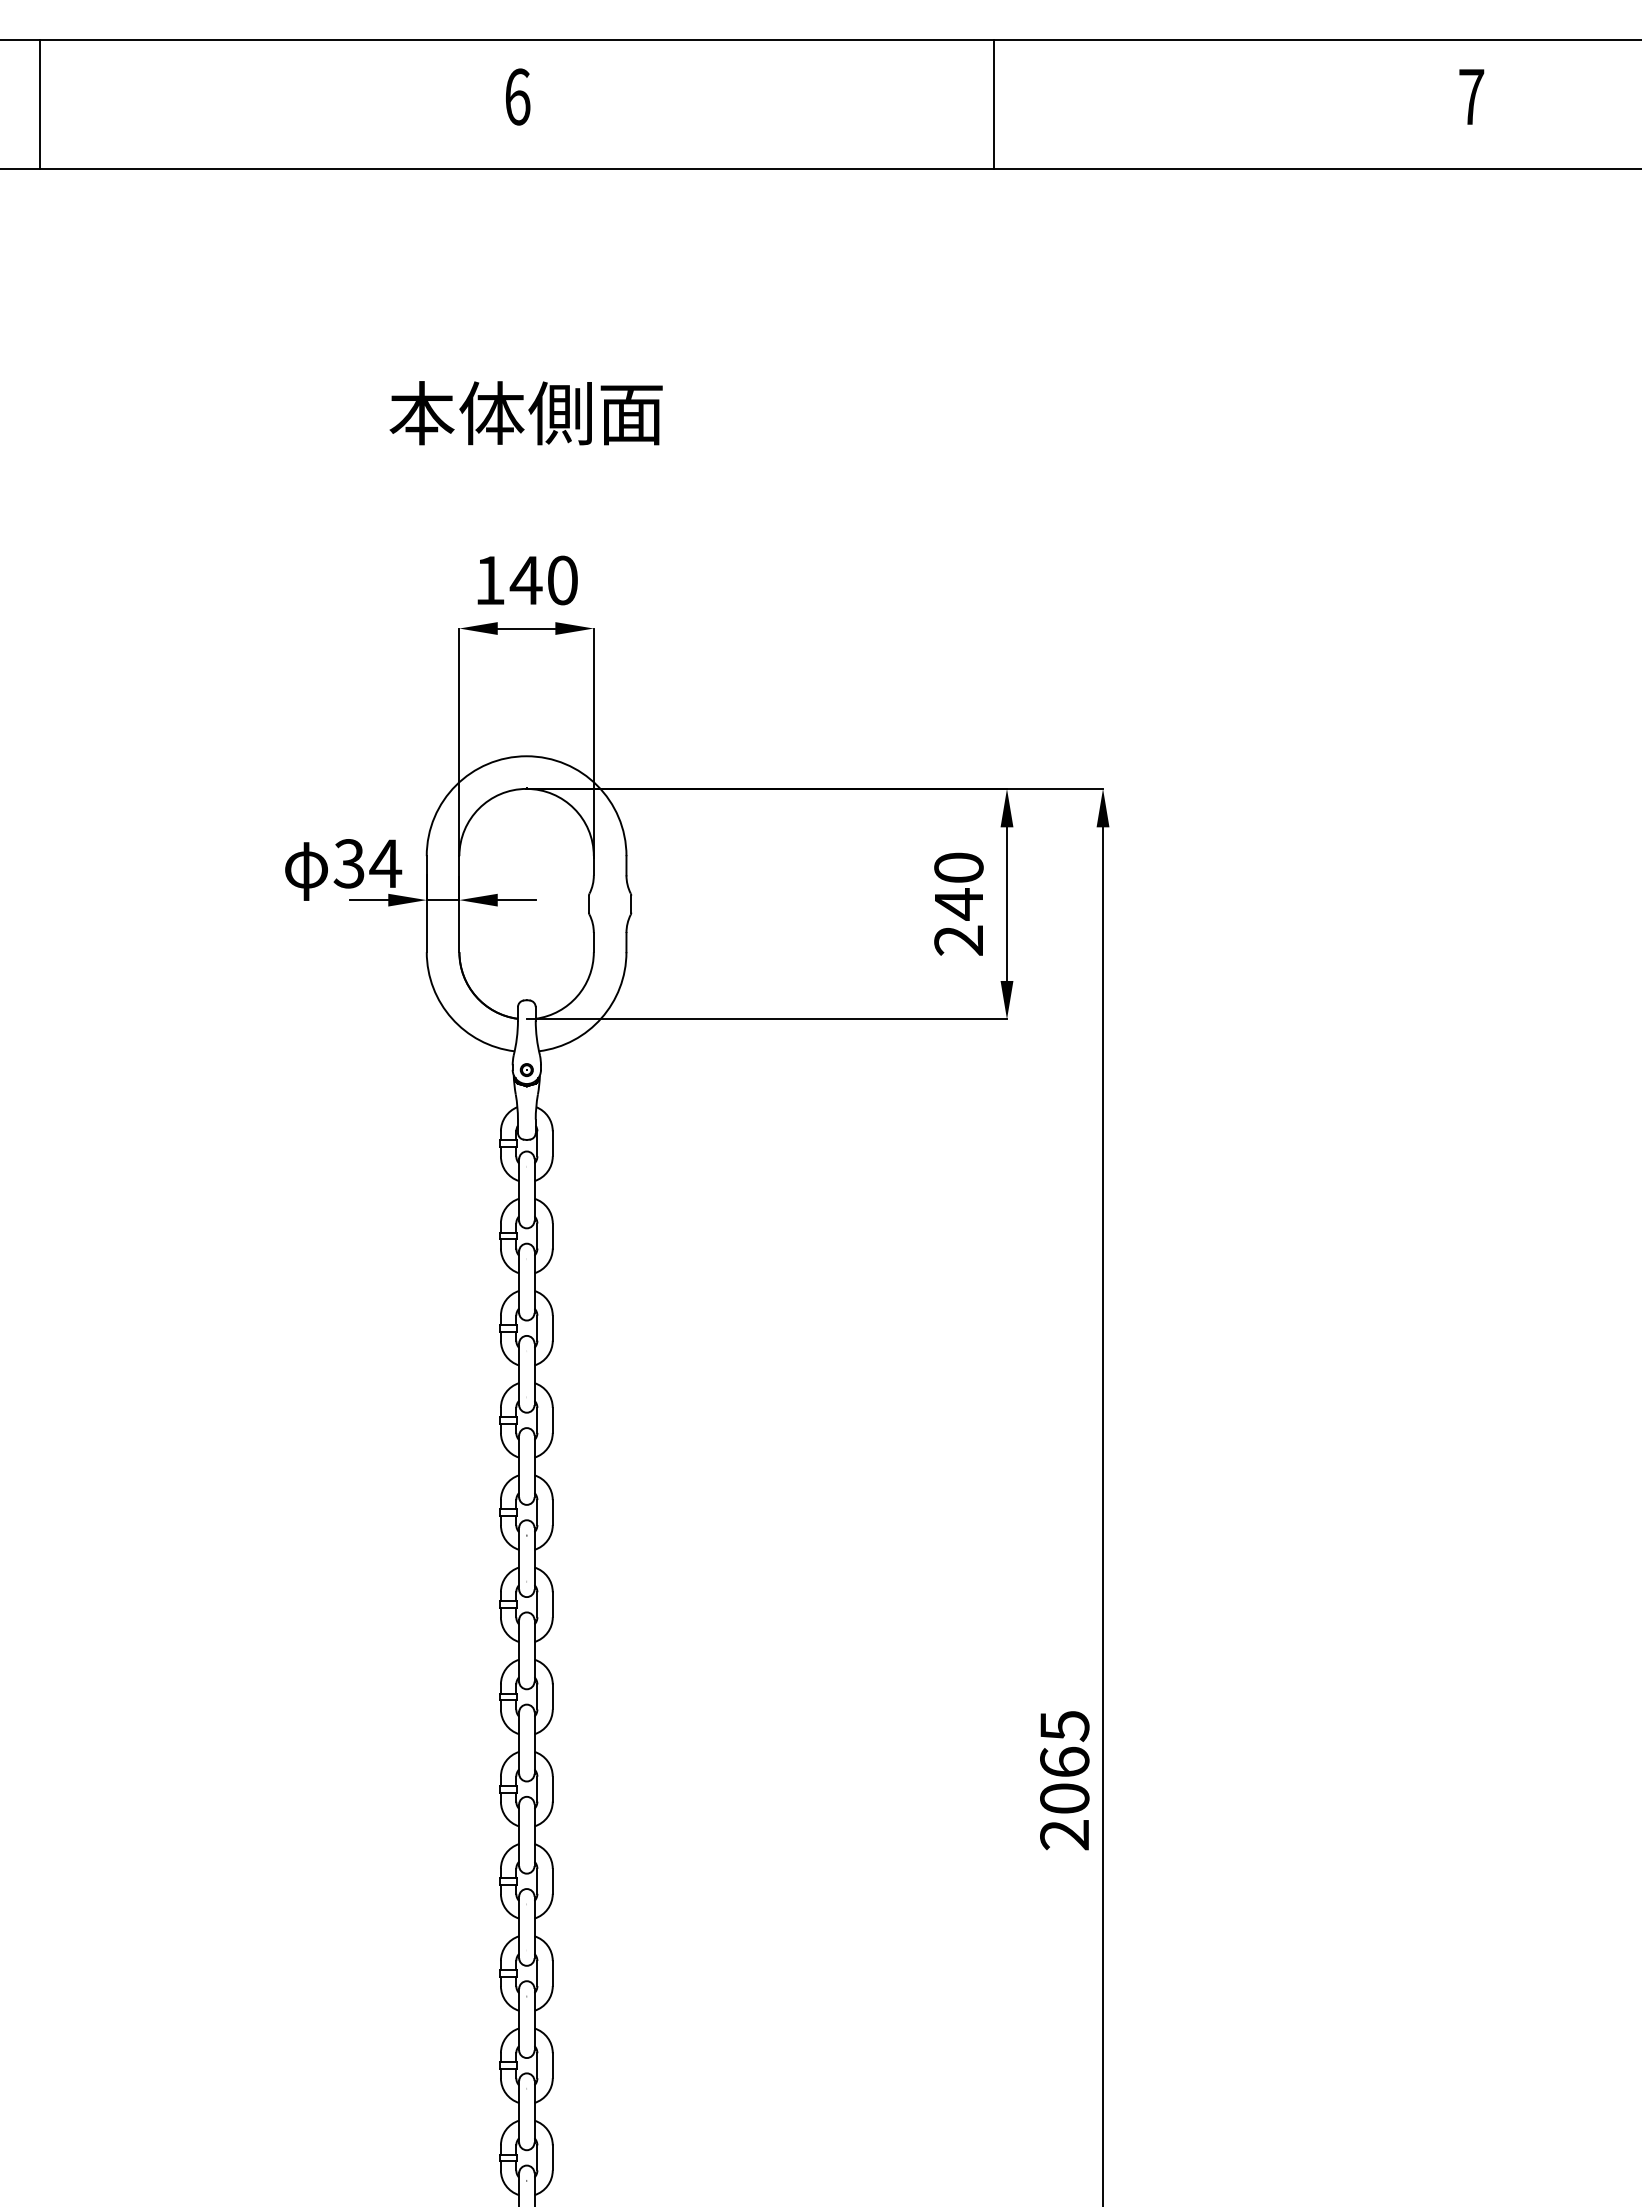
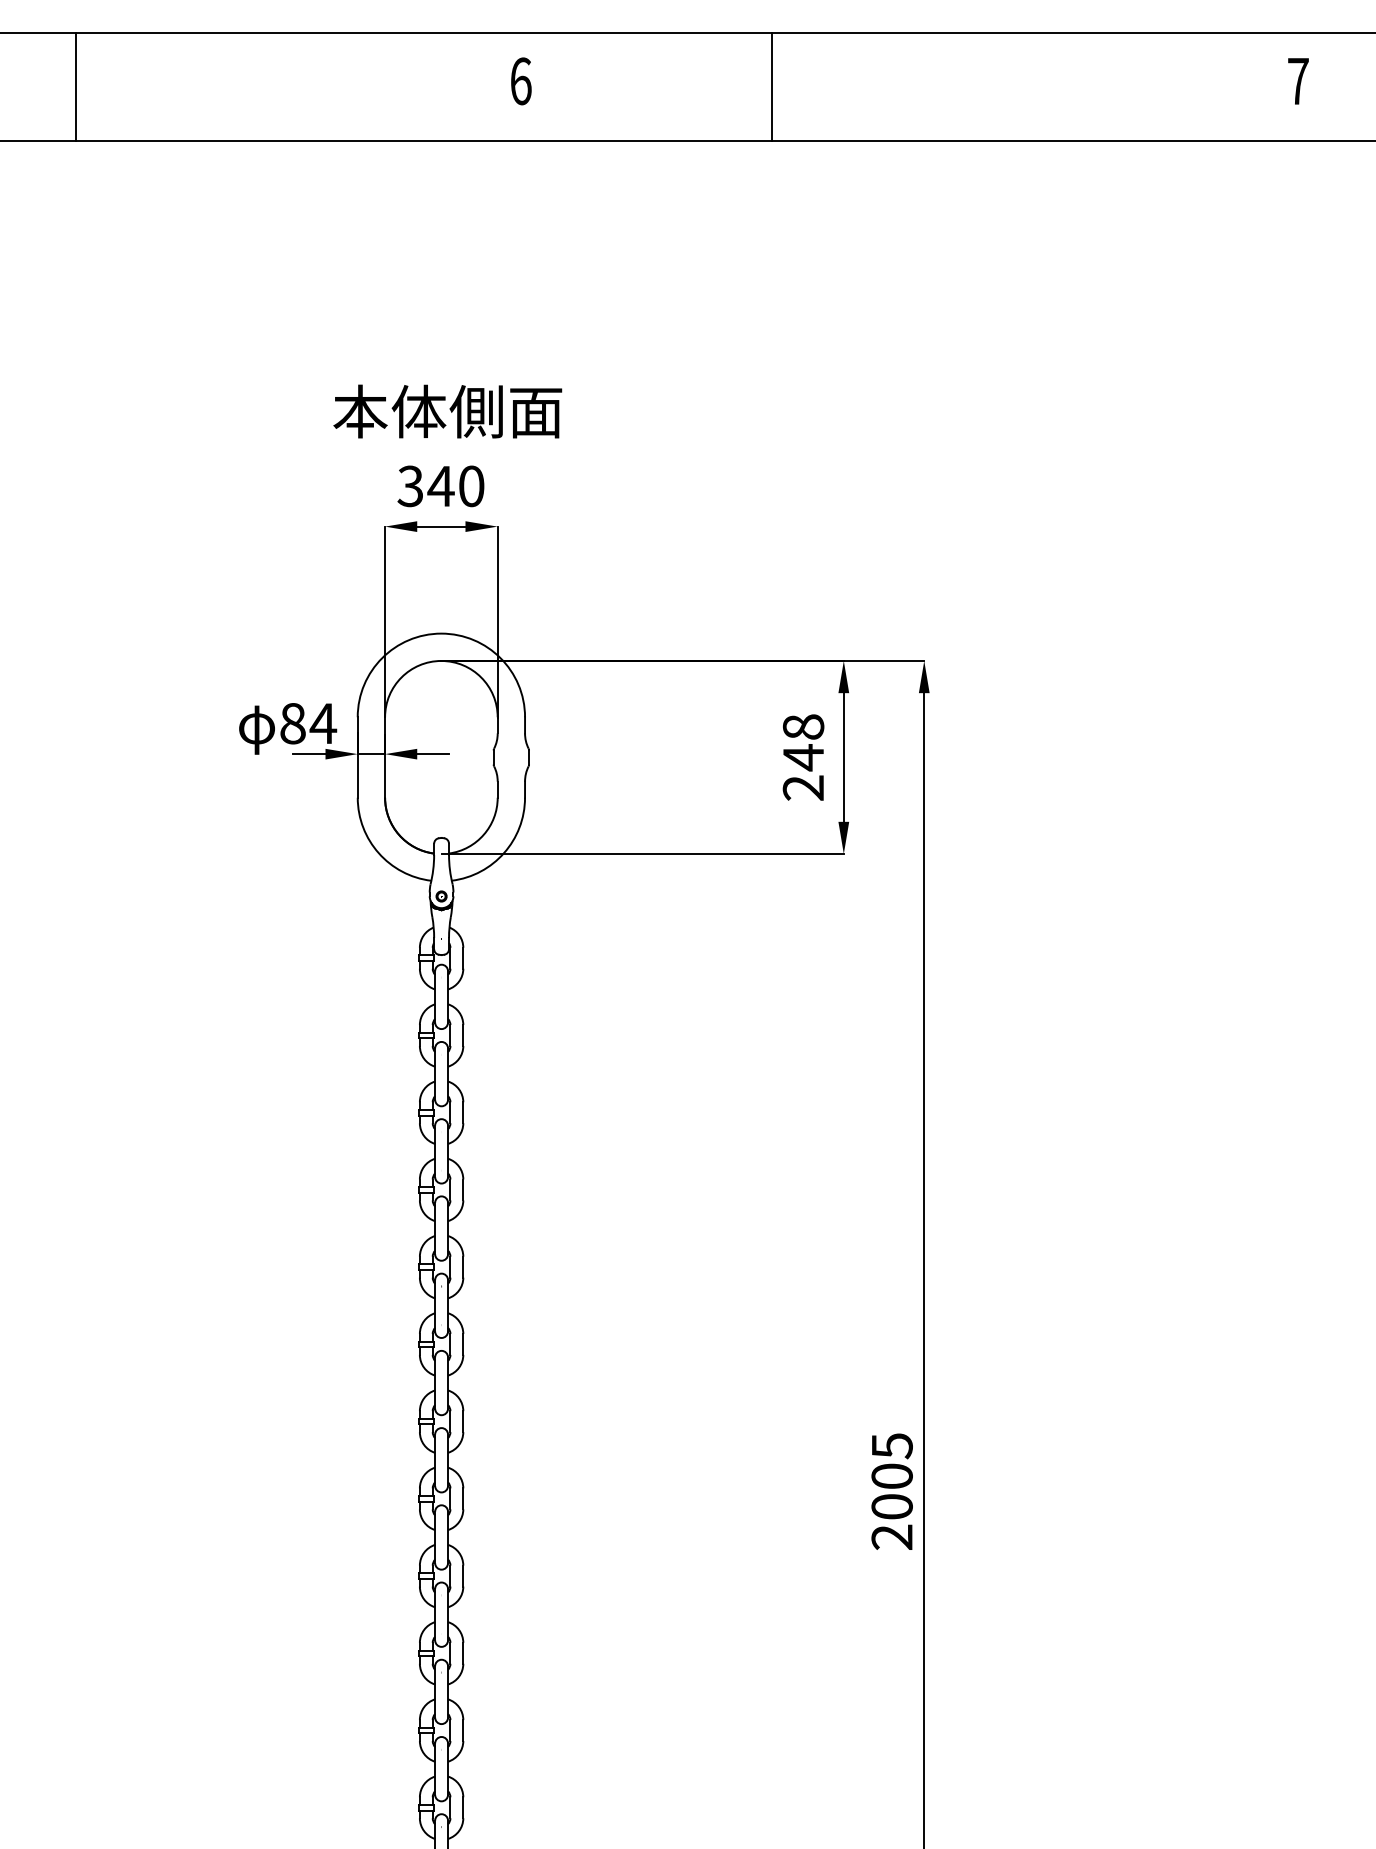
text: (518, 96) -> (521, 80), moved
text: (1471, 96) -> (1298, 80), moved
line: (39, 103) -> (76, 86), moved
line: (994, 103) -> (772, 86), moved
text: (525, 413) -> (447, 411), moved
text: (489, 580) -> (410, 486), 140 -> 340
text: (348, 863) -> (292, 723), 34 -> 84
text: (958, 867) -> (803, 726), 240 -> 248
text: (1064, 1761) -> (891, 1475), 2065 -> 2005

